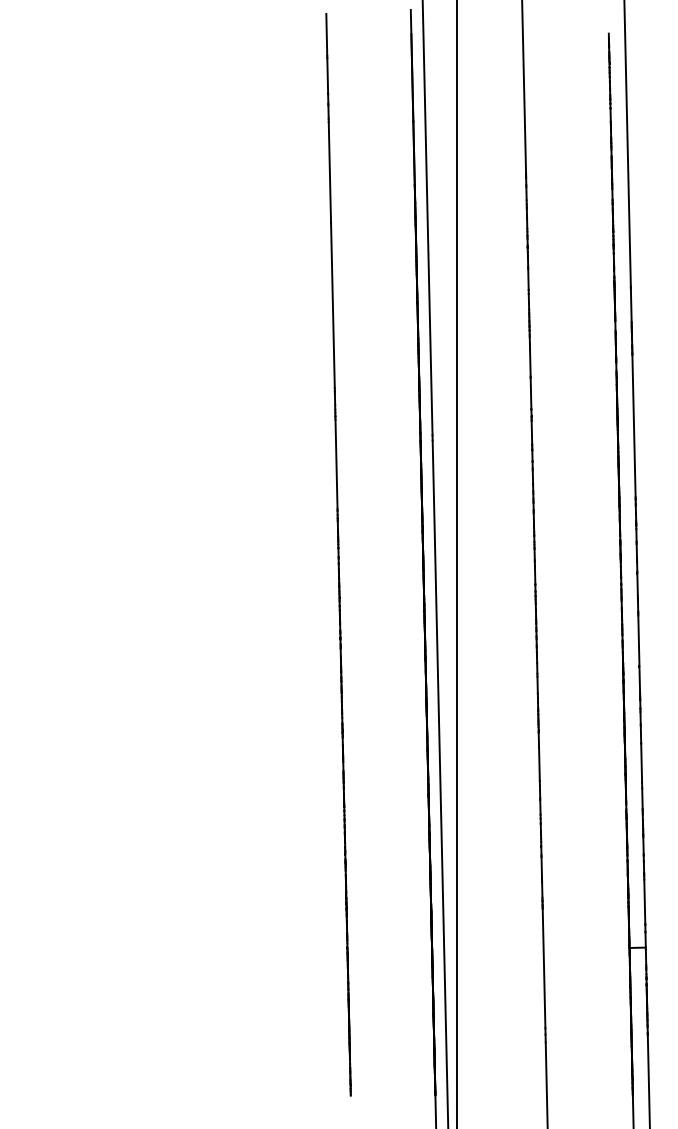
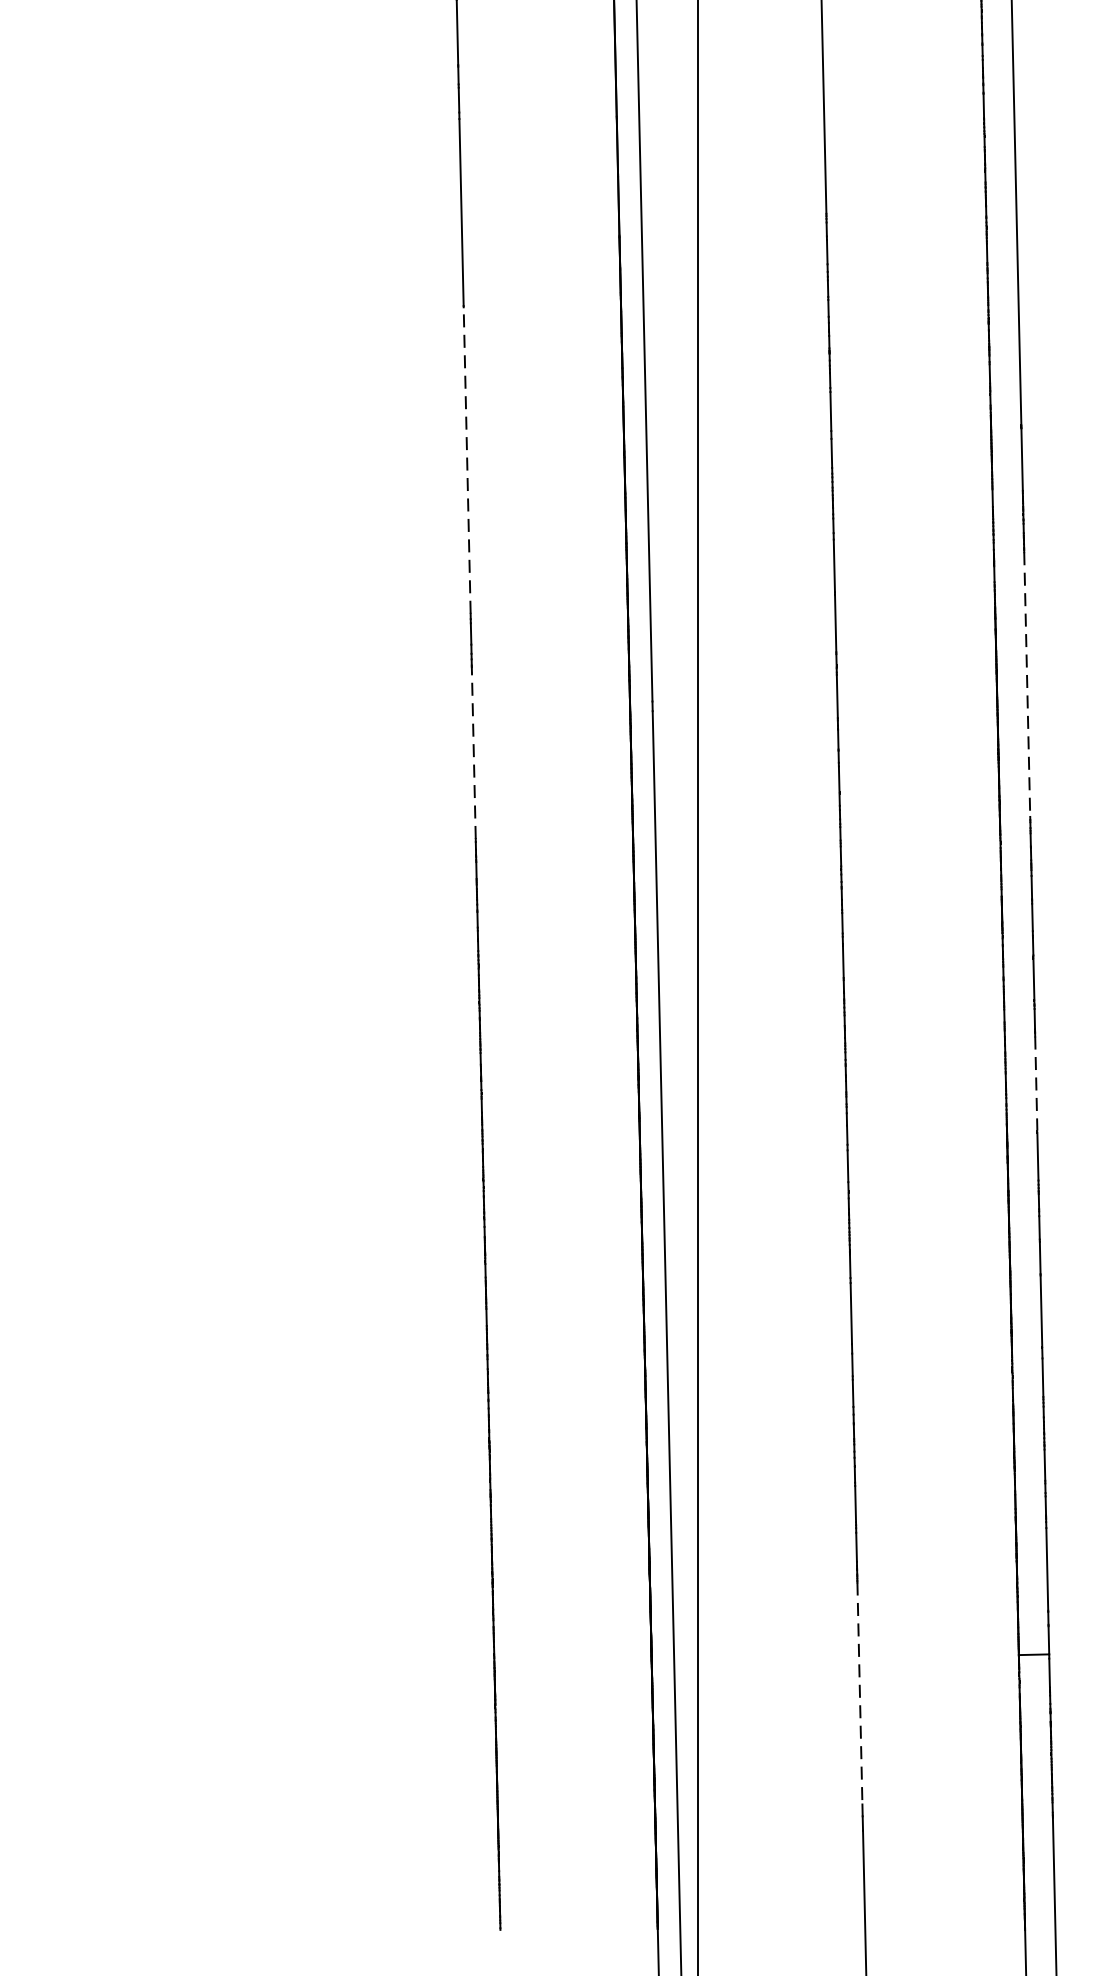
line: (332, 305) -> (466, 460), solid -> dashed
line: (634, 426) -> (1028, 685), solid -> dashed
line: (336, 464) -> (473, 755), solid -> dashed
line: (638, 641) -> (1035, 1085), solid -> dashed
line: (544, 968) -> (860, 1693), solid -> dashed

